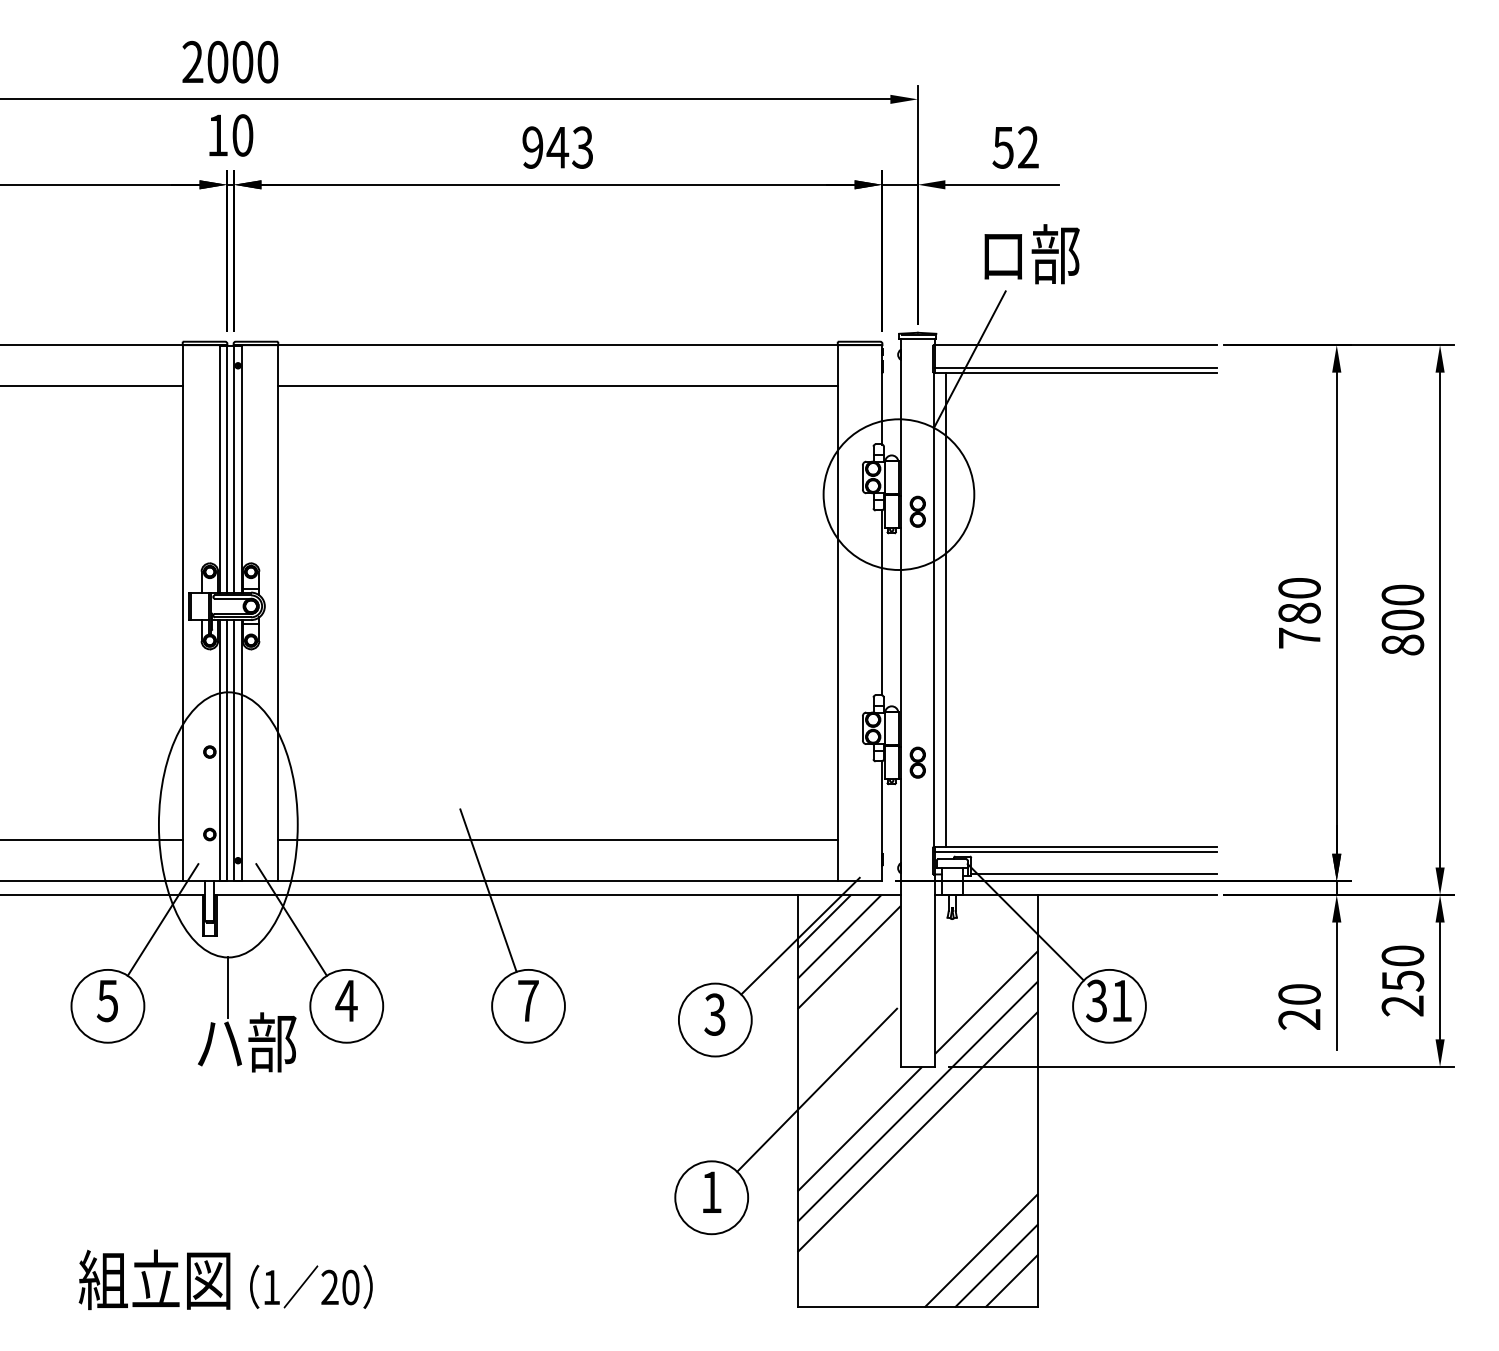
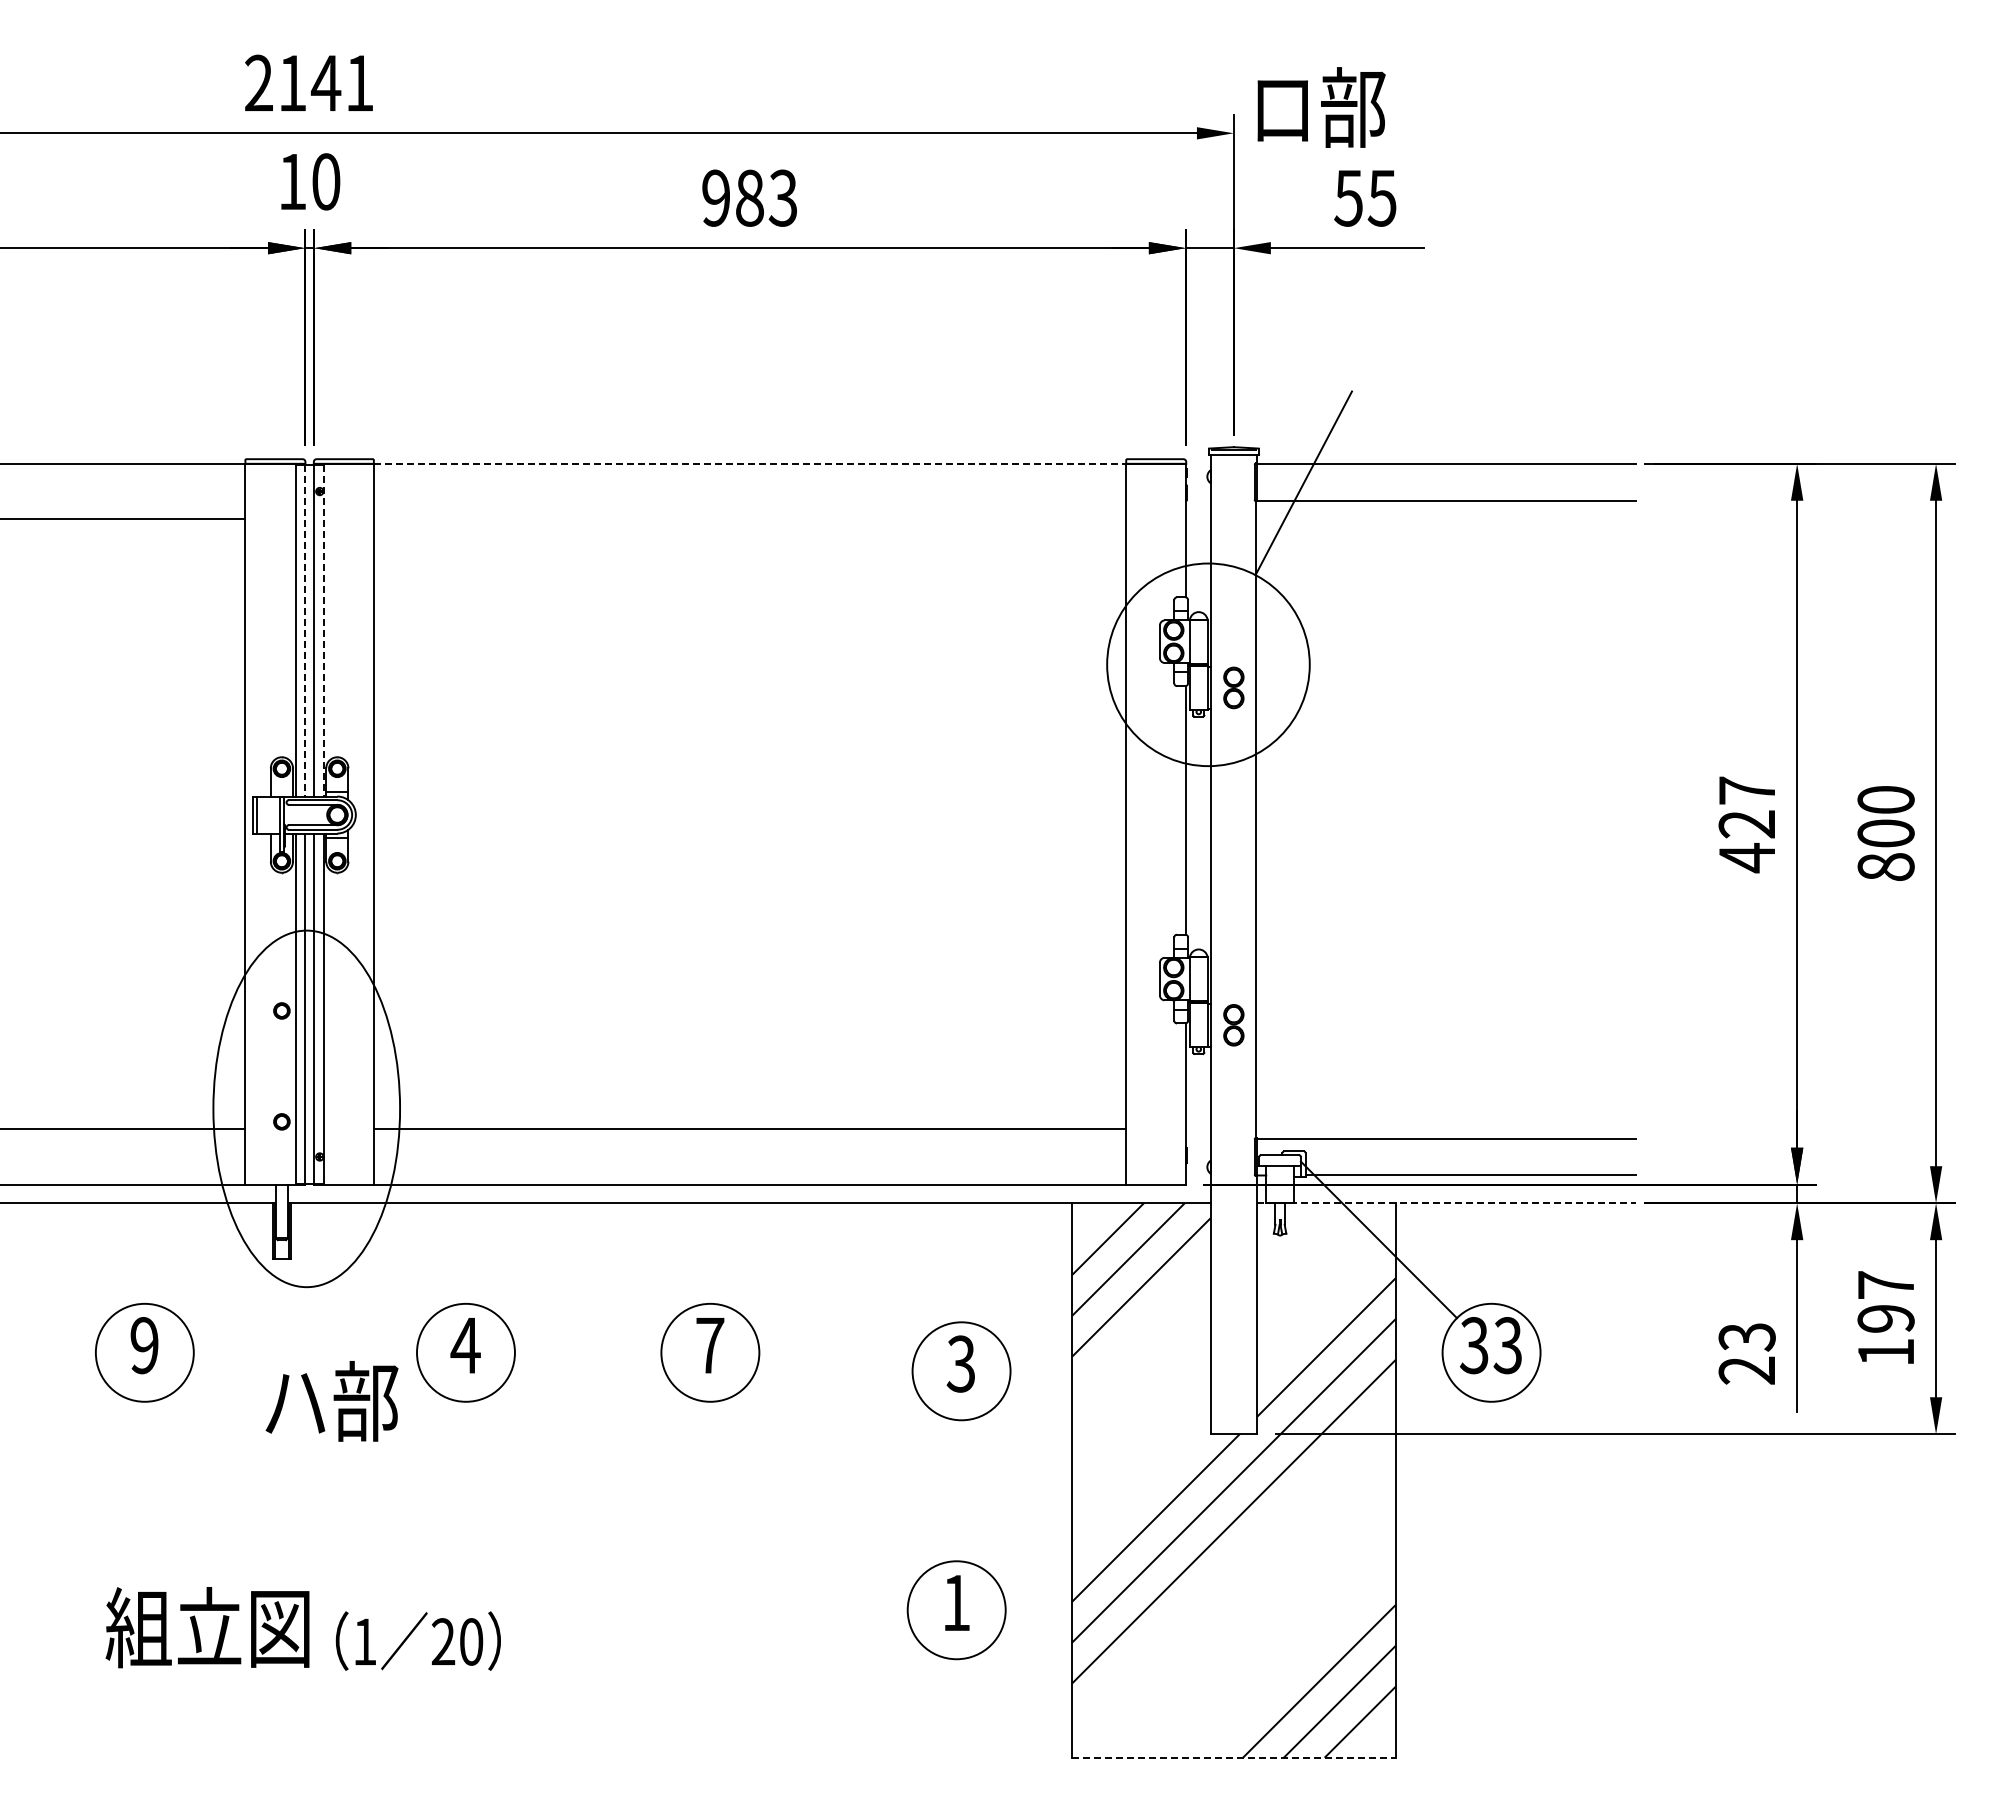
text: (243, 61) -> (326, 82), 2000 -> 2141
text: (557, 147) -> (749, 197), 943 -> 983
text: (1027, 147) -> (1381, 197), 52 -> 55
text: (1032, 254) -> (1321, 107), moved
line: (558, 344) -> (750, 463), solid -> dashed
line: (1075, 367) -> (1446, 494), removed
line: (557, 386) -> (749, 519), removed
line: (227, 469) -> (305, 630), solid -> dashed
line: (241, 469) -> (324, 630), solid -> dashed
line: (945, 609) -> (1271, 819), removed
text: (1299, 613) -> (1746, 824), 780 -> 427
line: (1075, 851) -> (1446, 1144), removed
line: (488, 890) -> (656, 1197), removed
line: (1075, 895) -> (1446, 1203), solid -> dashed
line: (162, 919) -> (218, 1236), removed
line: (291, 919) -> (391, 1236), removed
line: (800, 936) -> (1075, 1258), removed
text: (1402, 980) -> (1885, 1318), 250 -> 197
line: (228, 988) -> (306, 1328), removed
text: (1299, 994) -> (1746, 1337), 20 -> 23
text: (107, 1000) -> (144, 1345), 5 -> 9
text: (1121, 1000) -> (1507, 1345), 31 -> 33
line: (817, 1090) -> (1098, 1465), removed
text: (154, 1279) -> (207, 1627), moved
text: (310, 1286) -> (417, 1640), moved
line: (917, 1307) -> (1233, 1757), solid -> dashed

